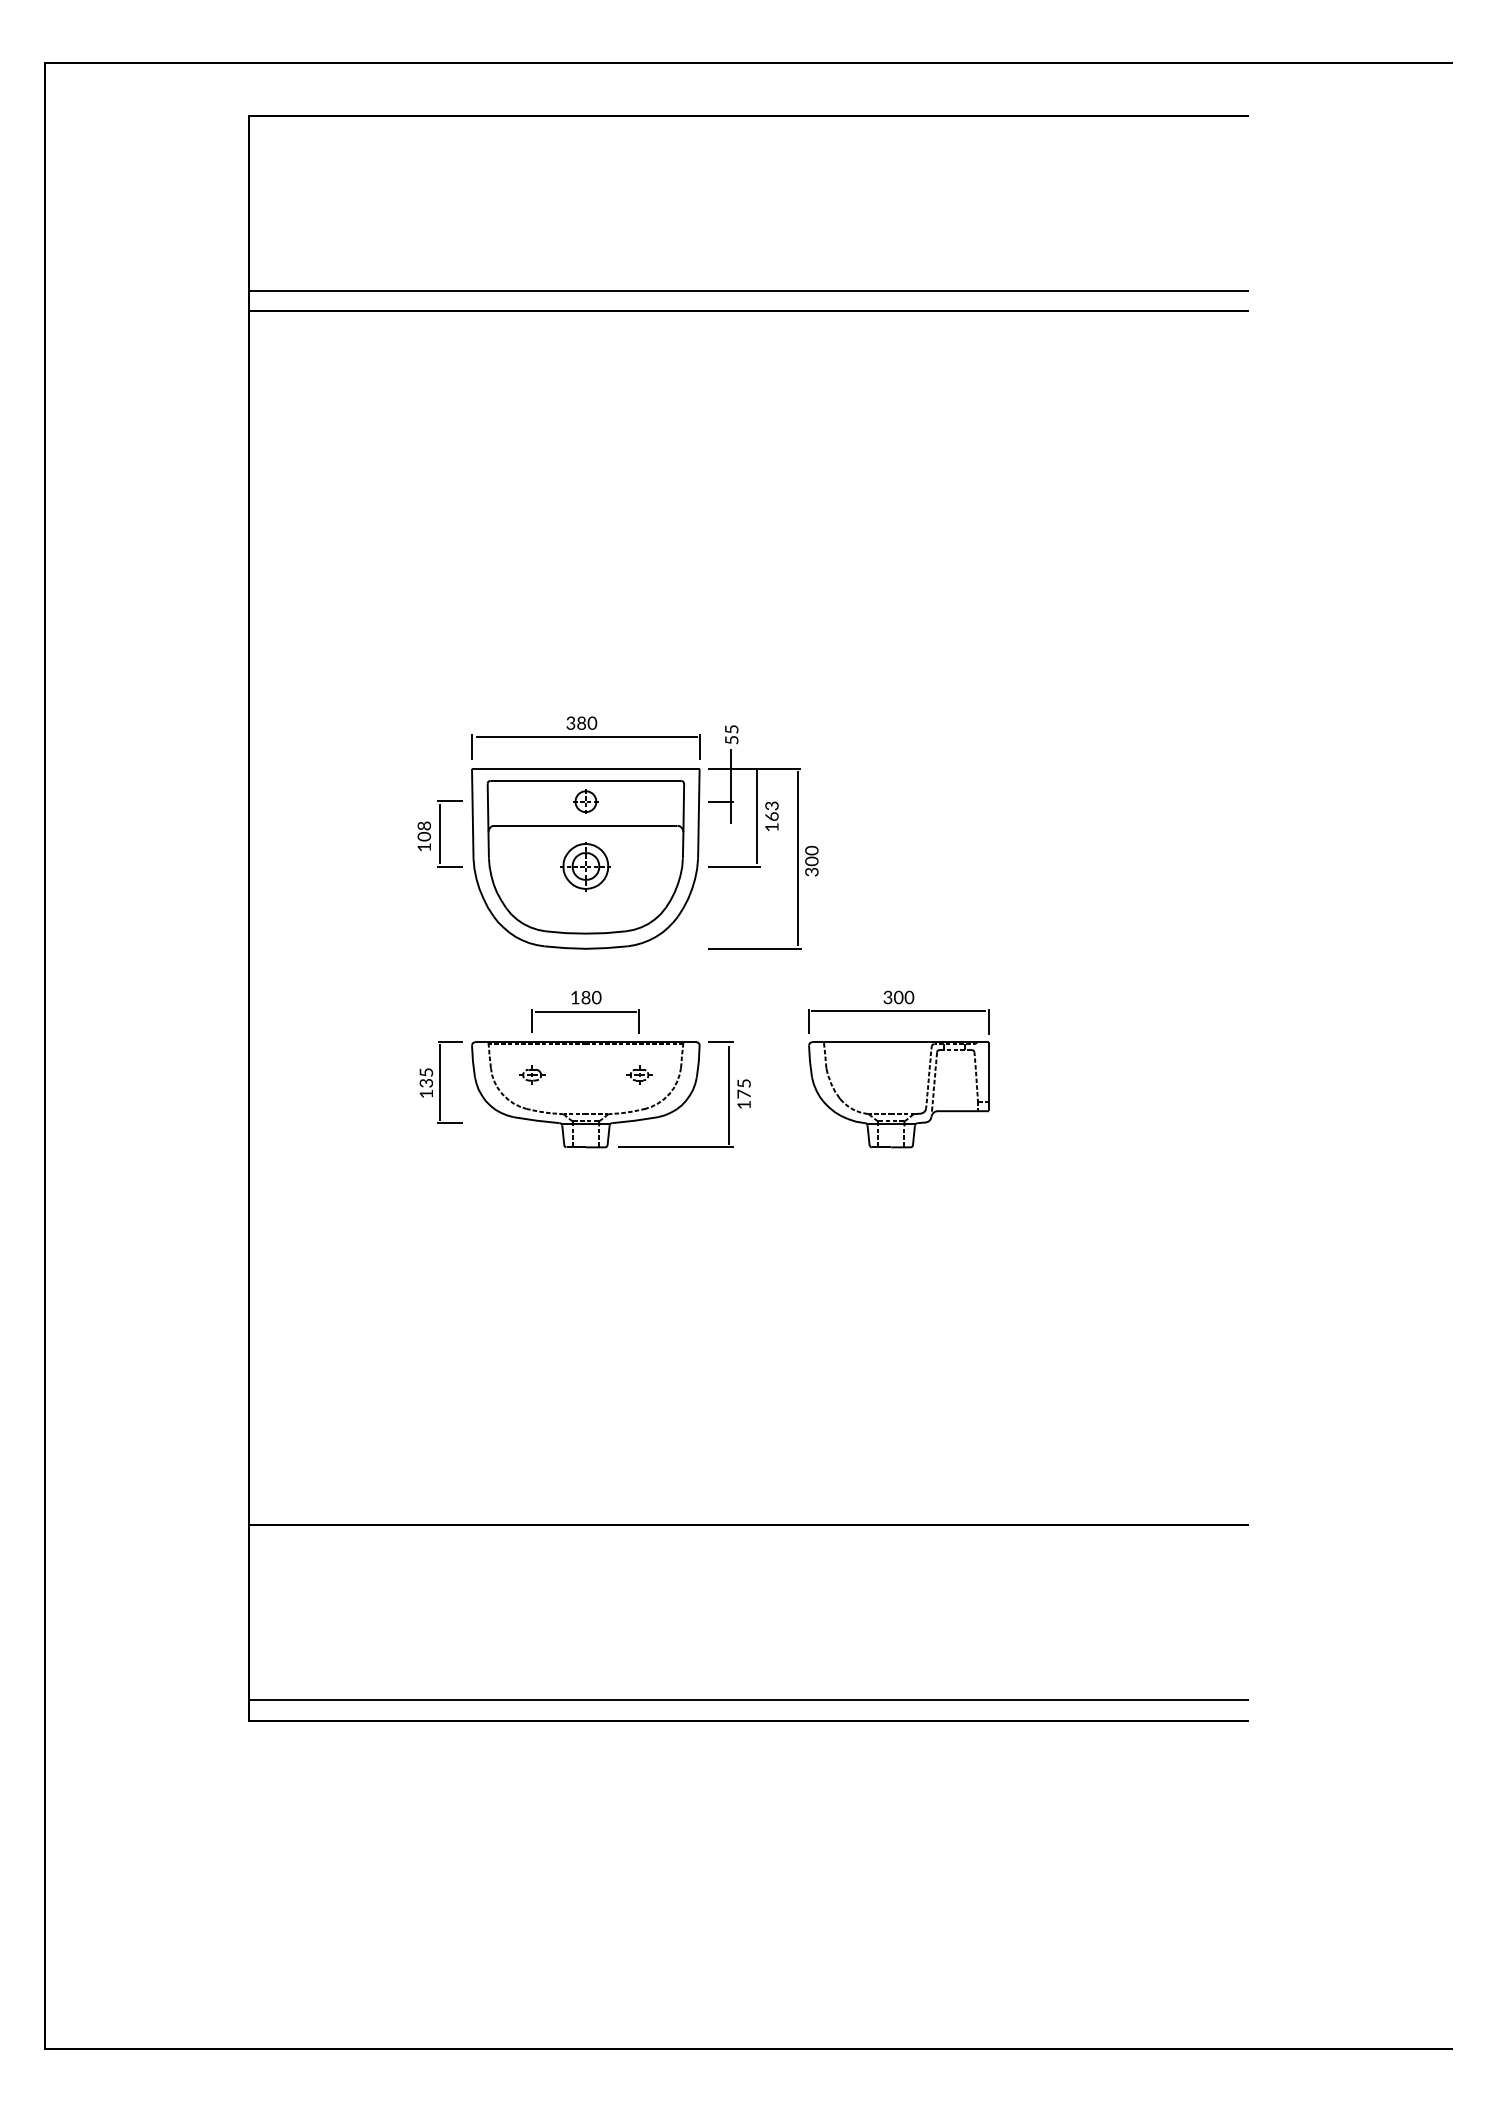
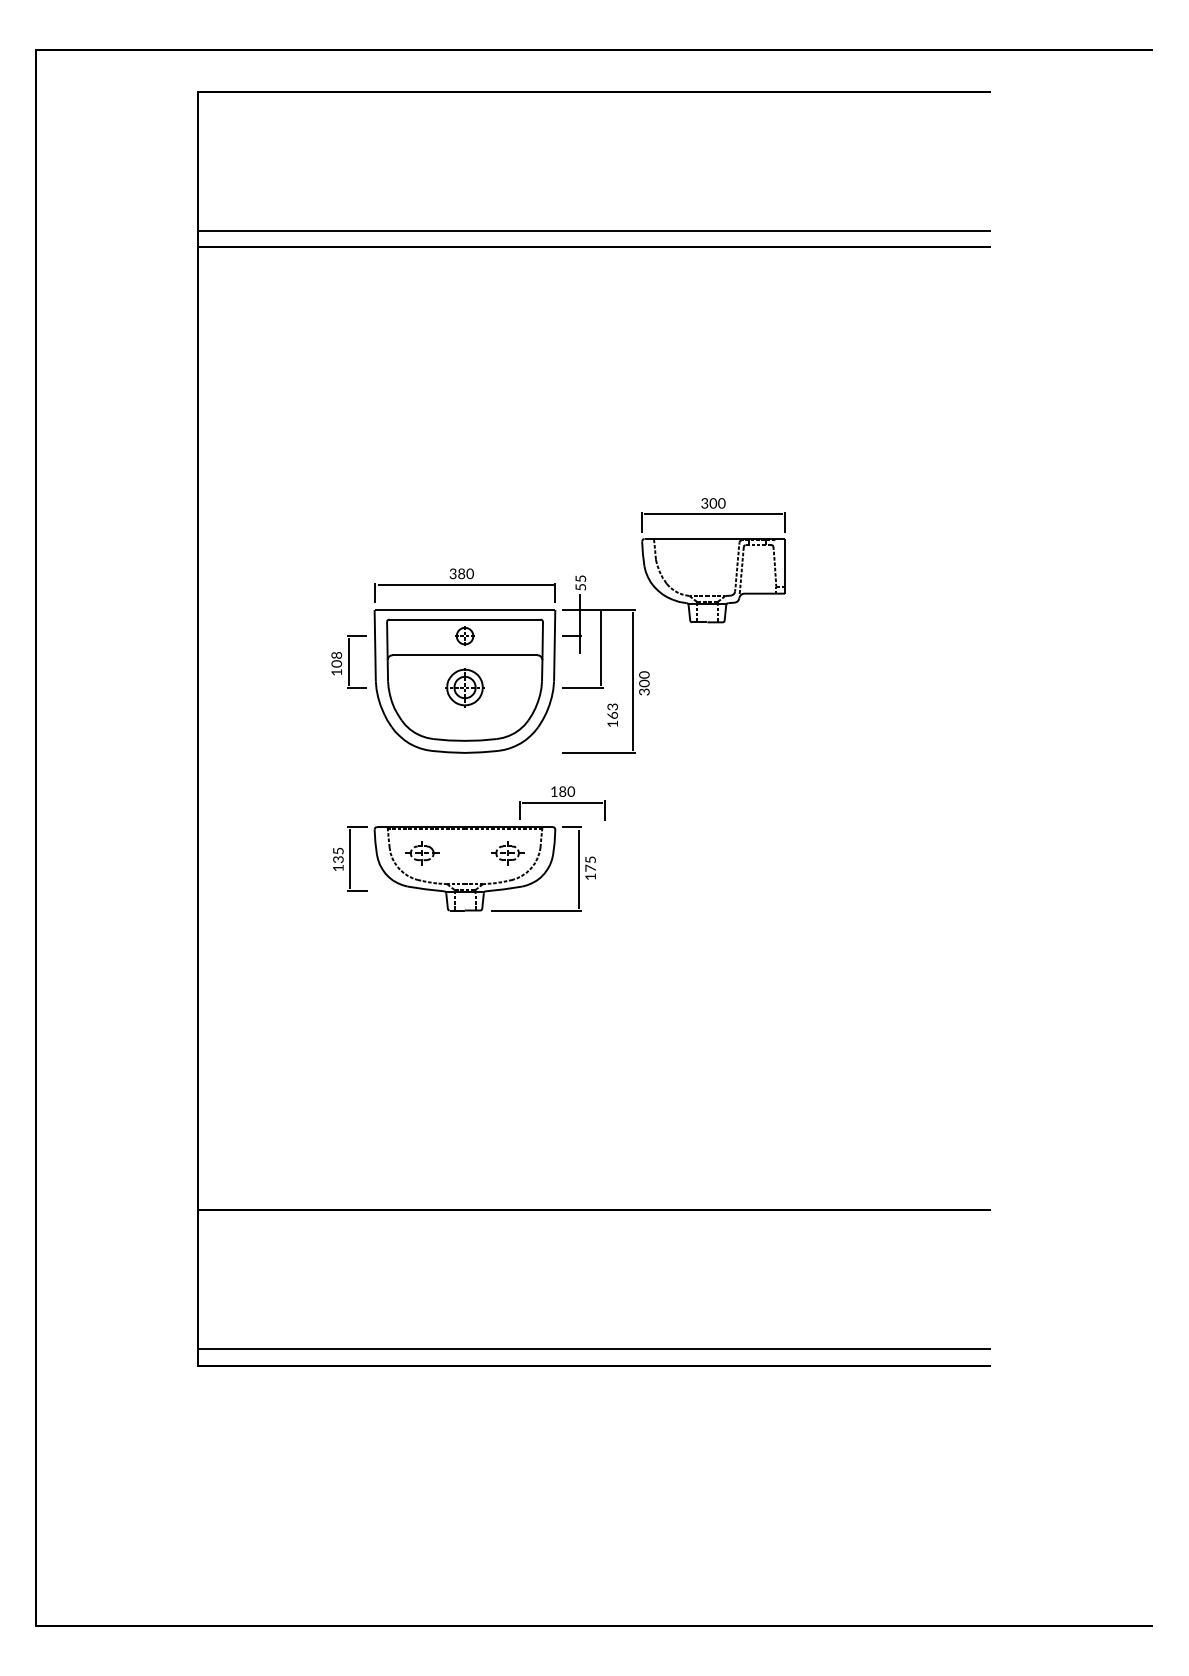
part: (771, 815) -> (612, 714), moved
part: (585, 1012) -> (562, 803), moved
part: (898, 1069) -> (713, 560), moved
part: (532, 1074) -> (422, 852), size x1.6
part: (639, 1074) -> (507, 852), size x1.6

